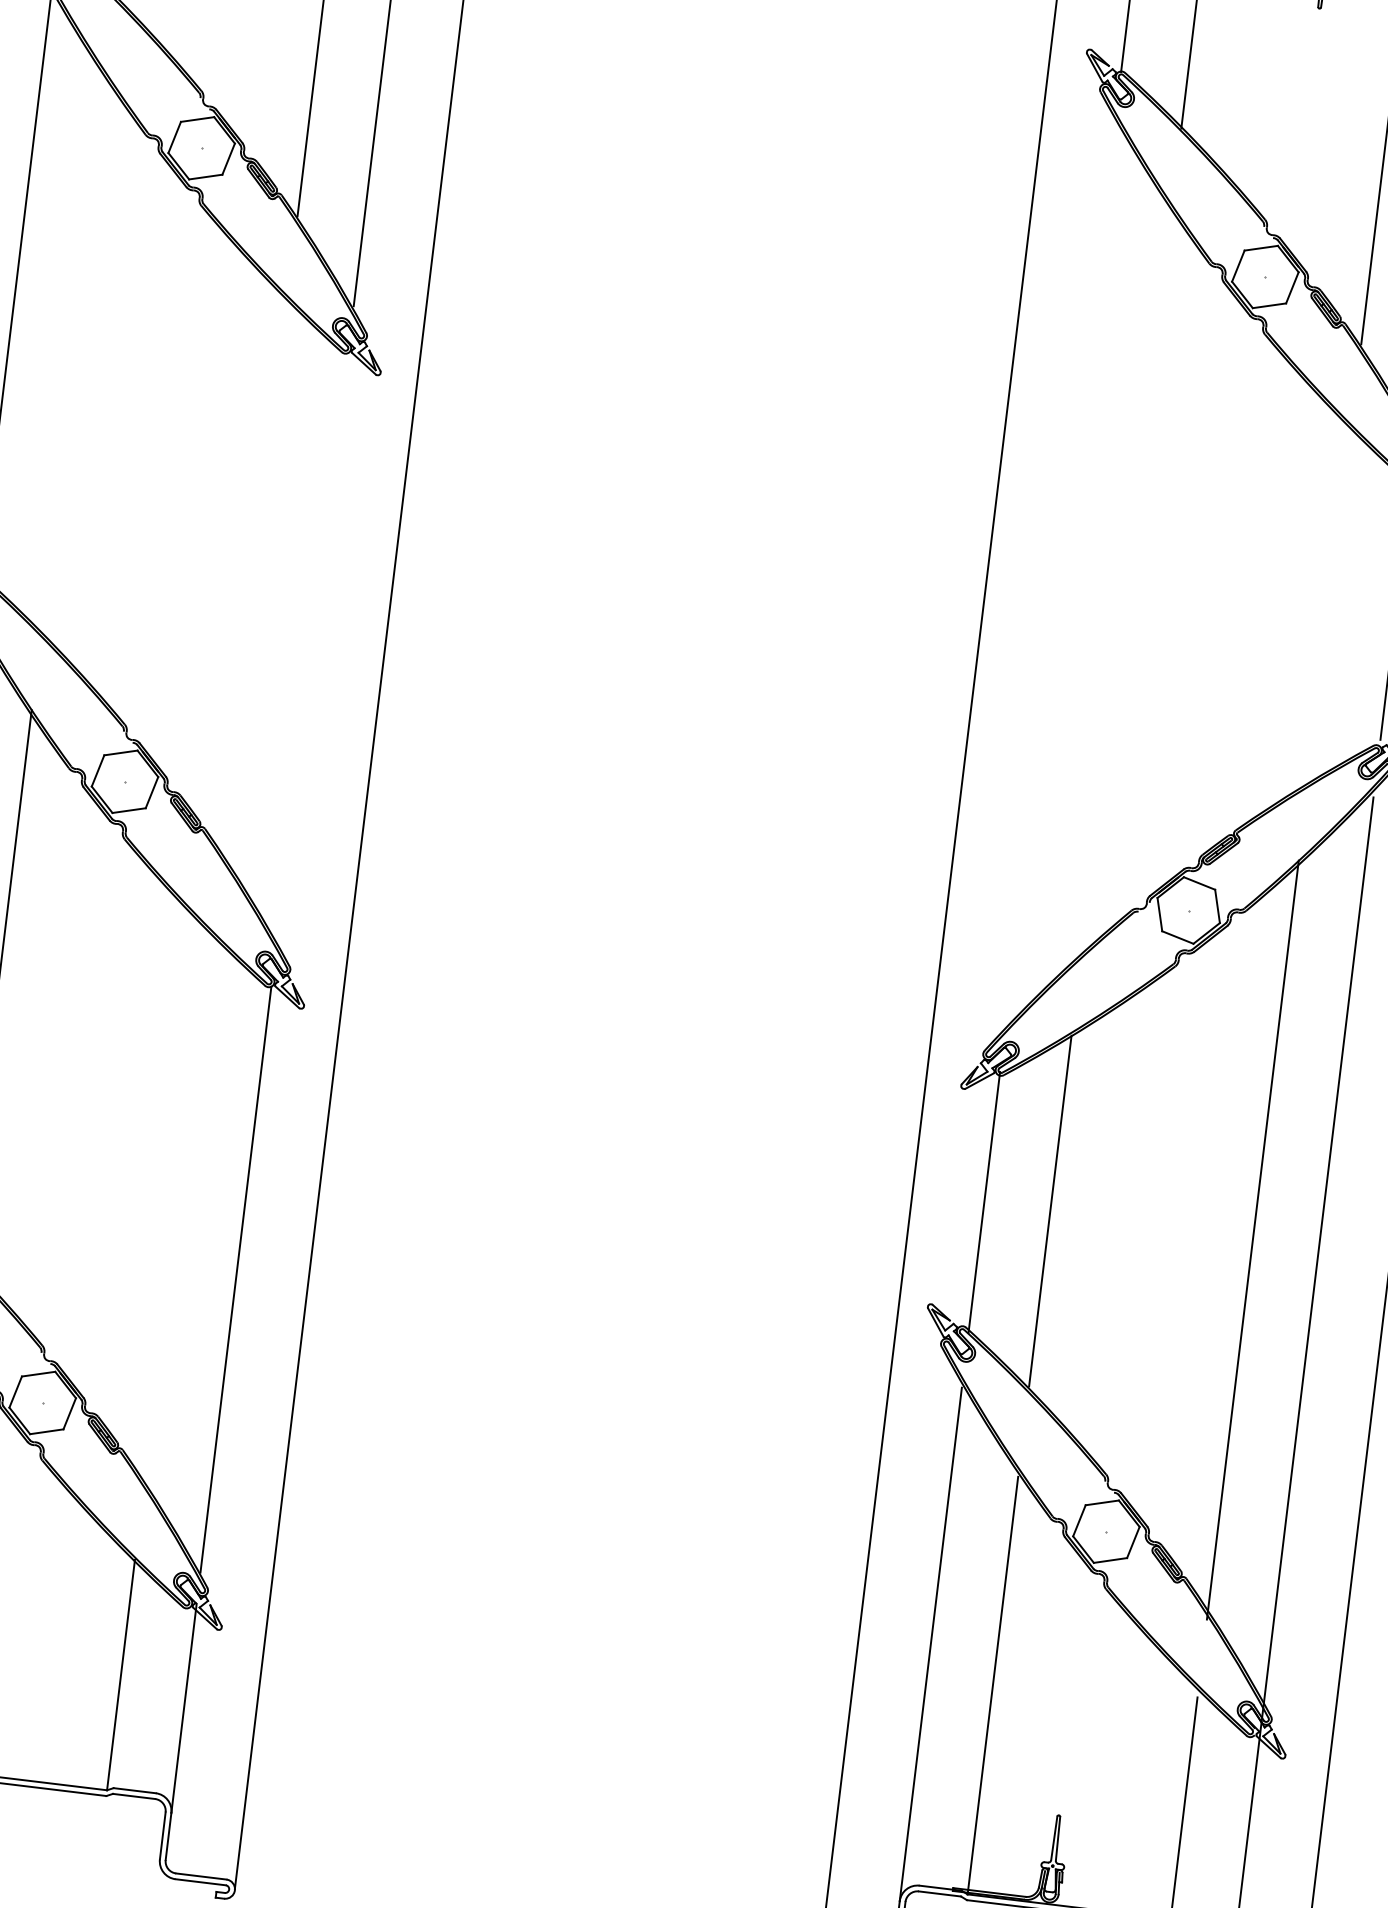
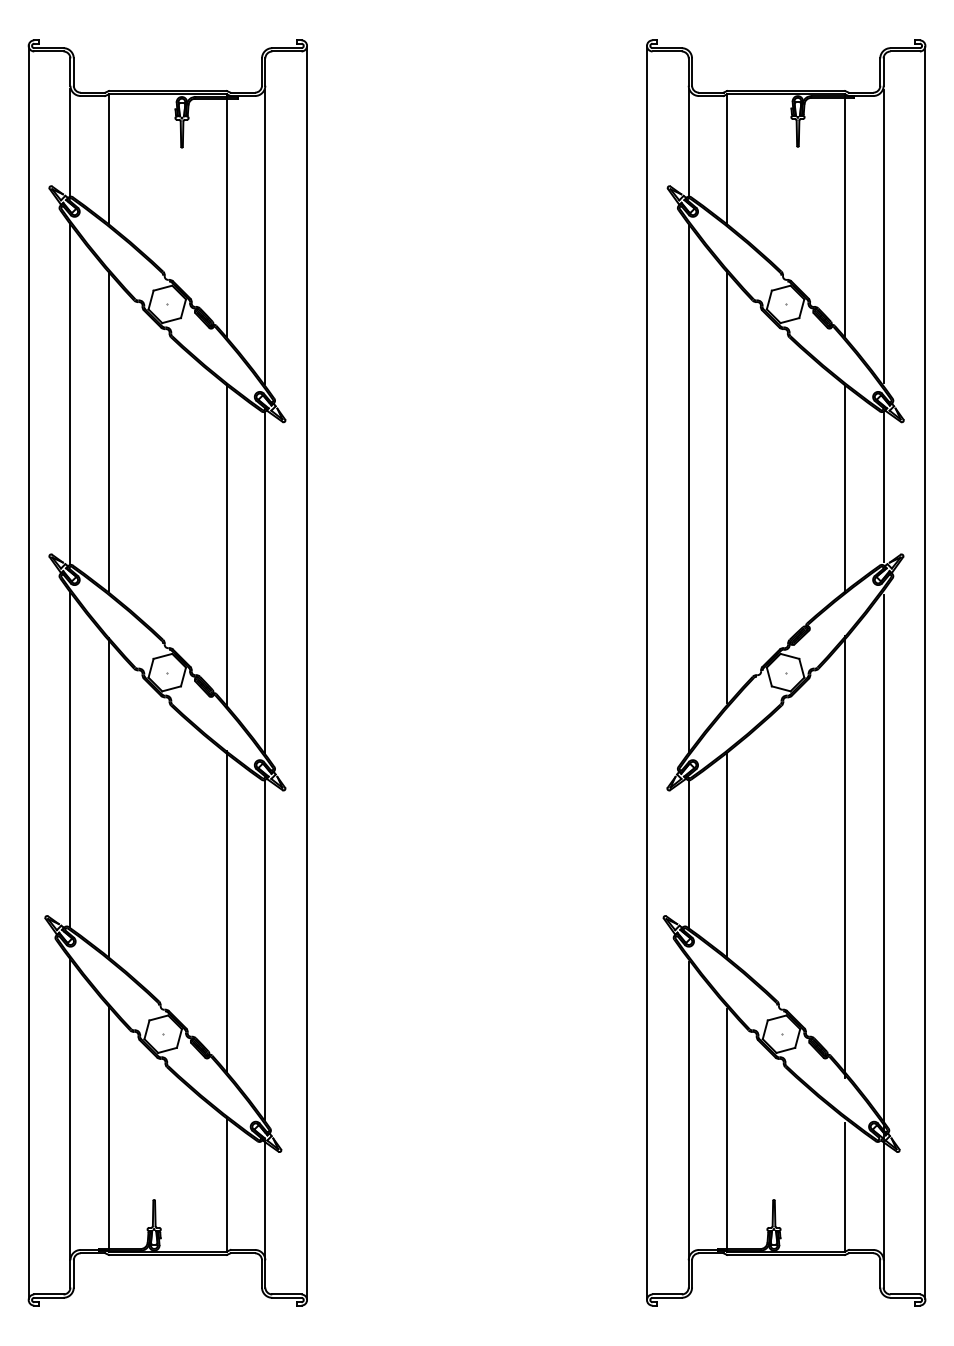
line: (74, 353) -> (108, 430), added
line: (253, 575) -> (226, 545), added
line: (1059, 575) -> (688, 489), added
line: (1127, 576) -> (727, 485), added
line: (1329, 607) -> (845, 489), added
line: (312, 648) -> (265, 583), added
line: (177, 1205) -> (226, 911), added

